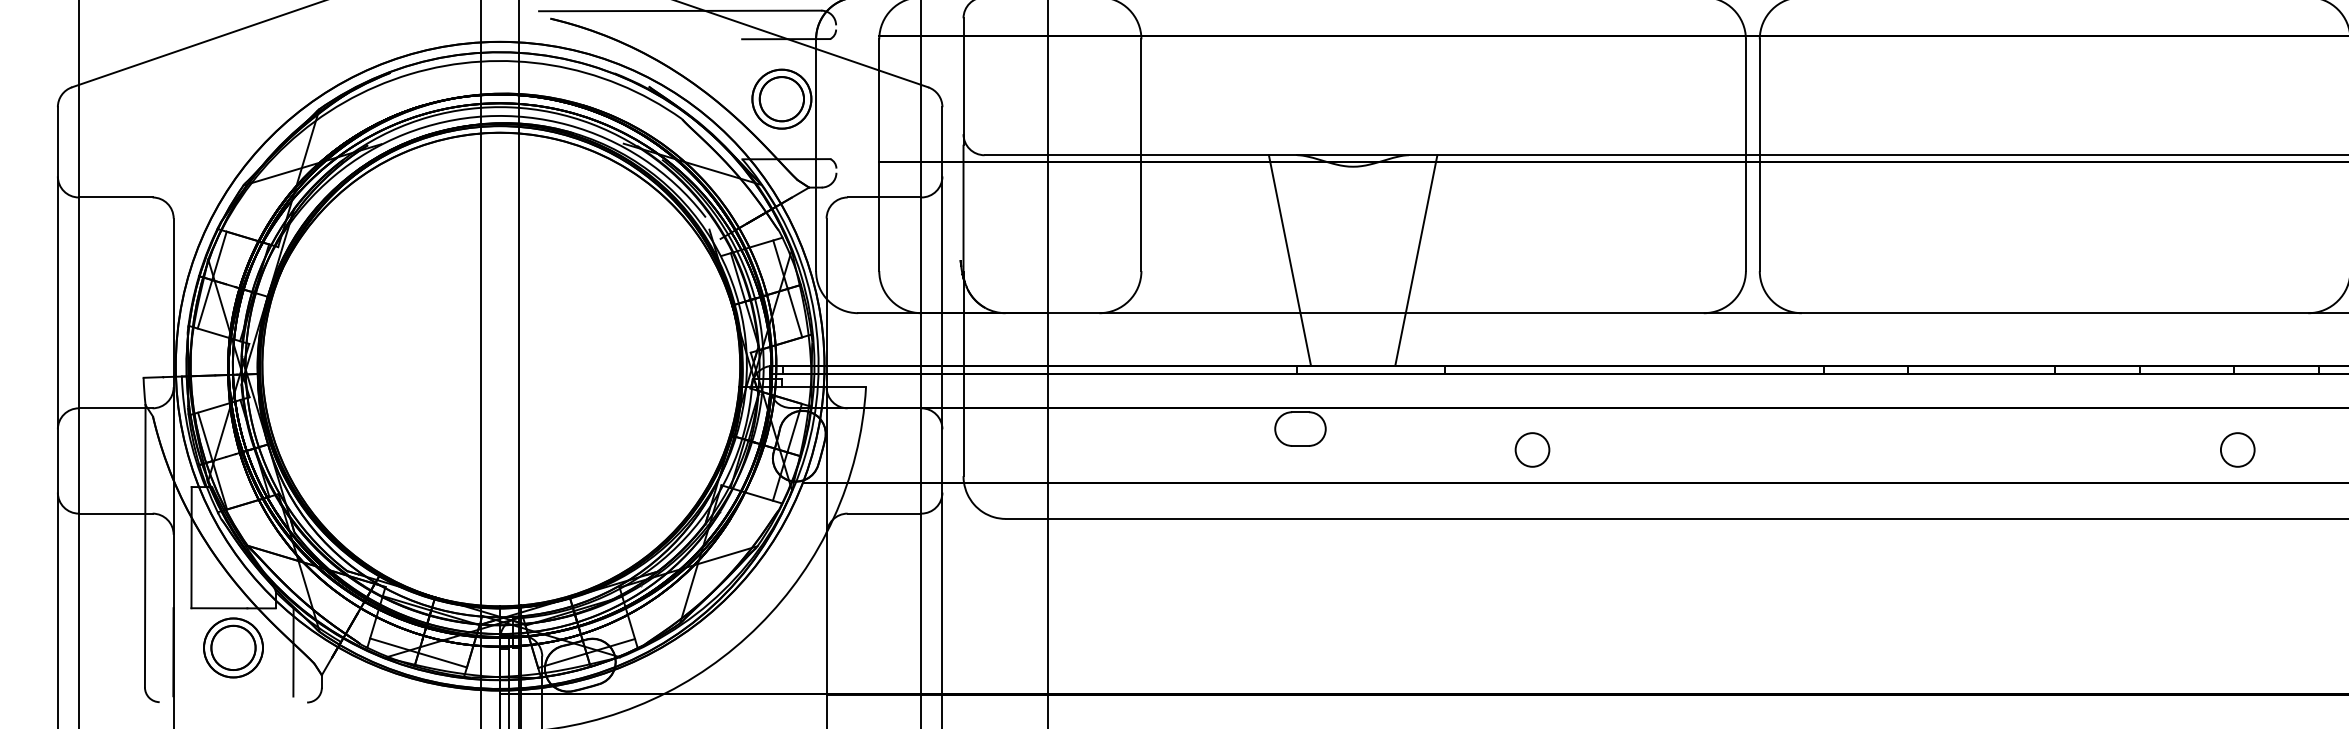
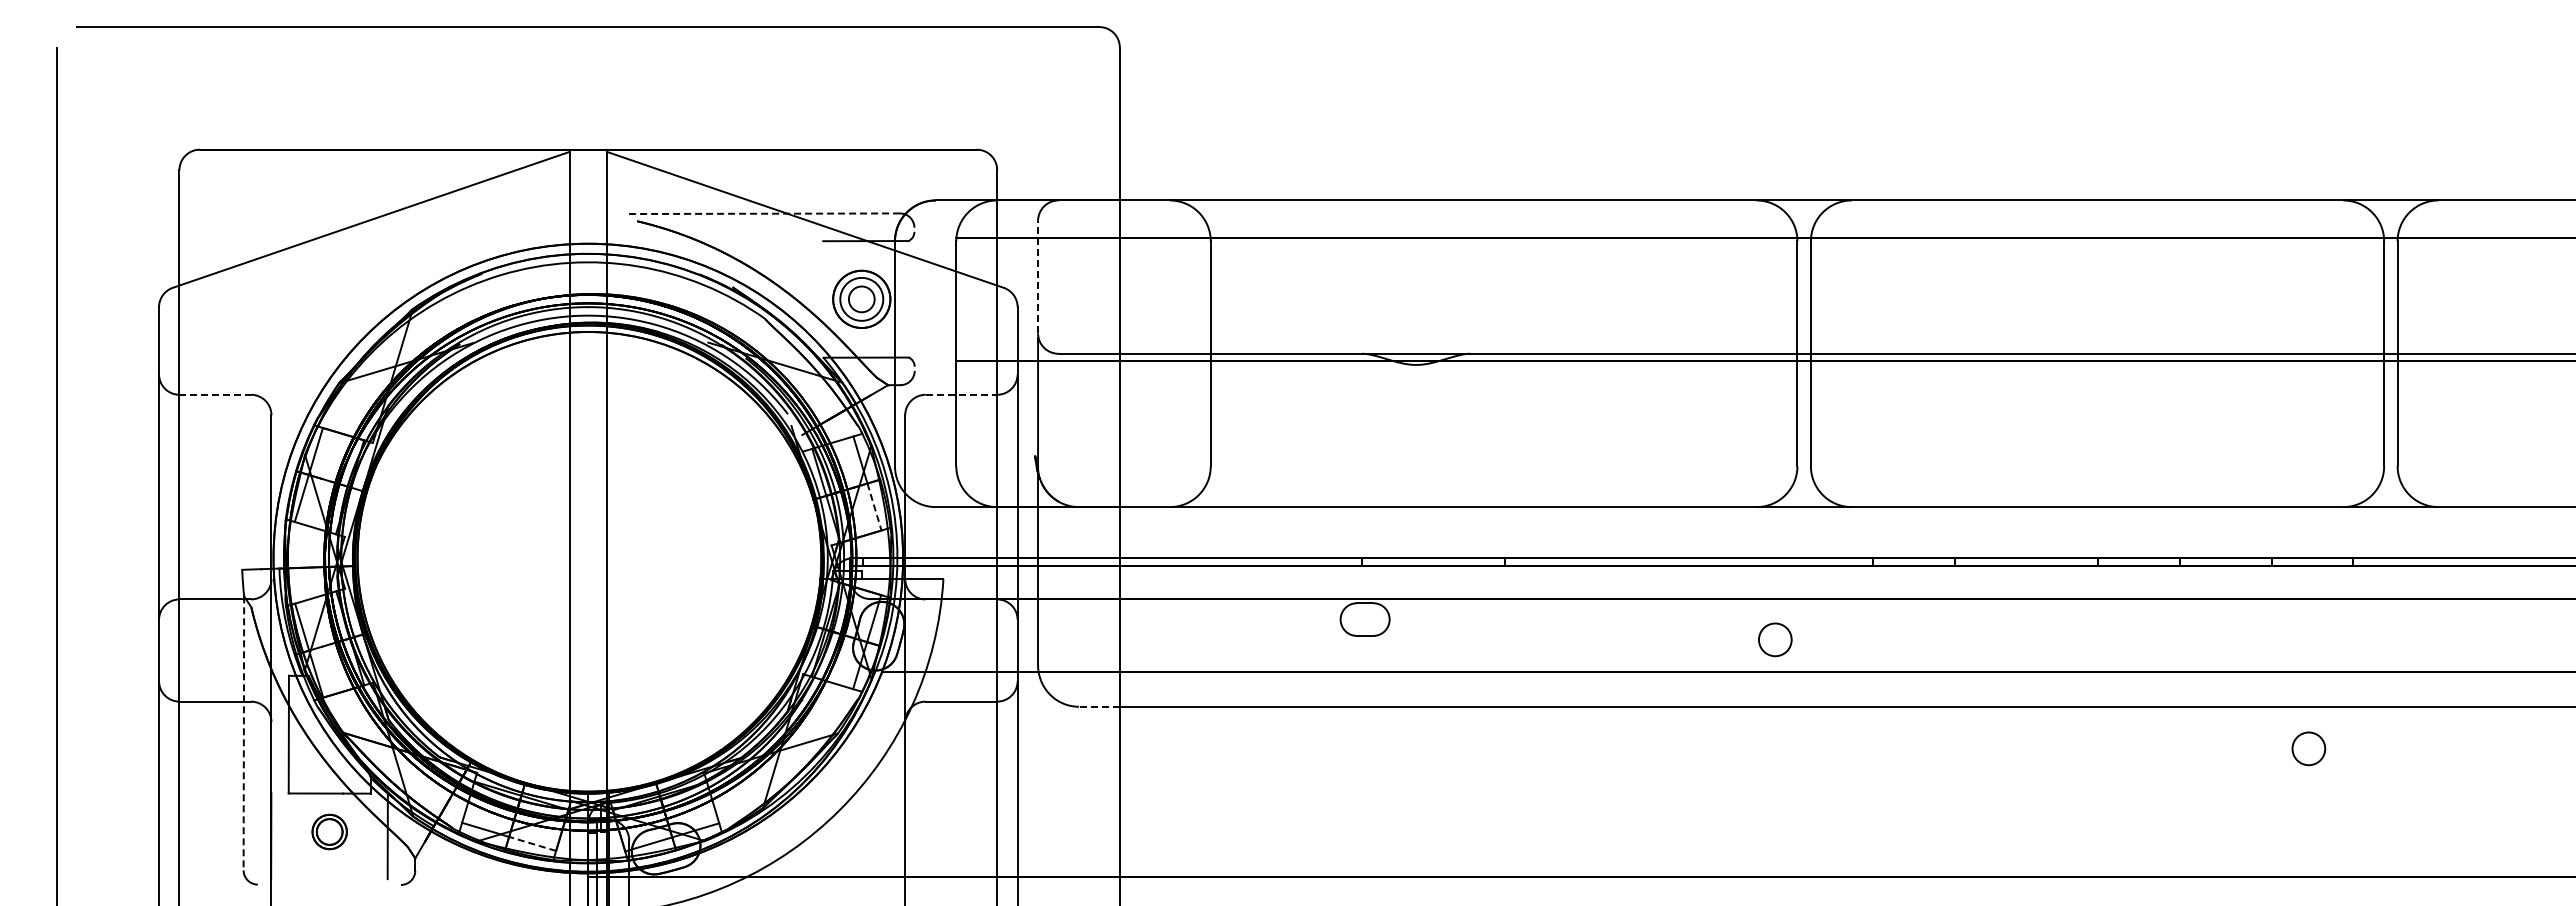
line: (680, 10) -> (763, 213), solid -> dashed
line: (963, 80) -> (1038, 281), solid -> dashed
circle: (781, 98) -> (861, 298), size x0.6
line: (116, 197) -> (215, 394), solid -> dashed
line: (884, 197) -> (961, 394), solid -> dashed
line: (1289, 260) -> (1354, 455), removed
line: (1416, 260) -> (1477, 455), removed
line: (794, 313) -> (874, 507), solid -> dashed
circle: (1532, 449) -> (1775, 639), moved
circle: (2237, 449) -> (2308, 748), moved
line: (1025, 518) -> (1098, 706), solid -> dashed
line: (144, 546) -> (243, 733), solid -> dashed
part: (233, 647) -> (329, 831), size x0.6
line: (442, 659) -> (532, 843), solid -> dashed

